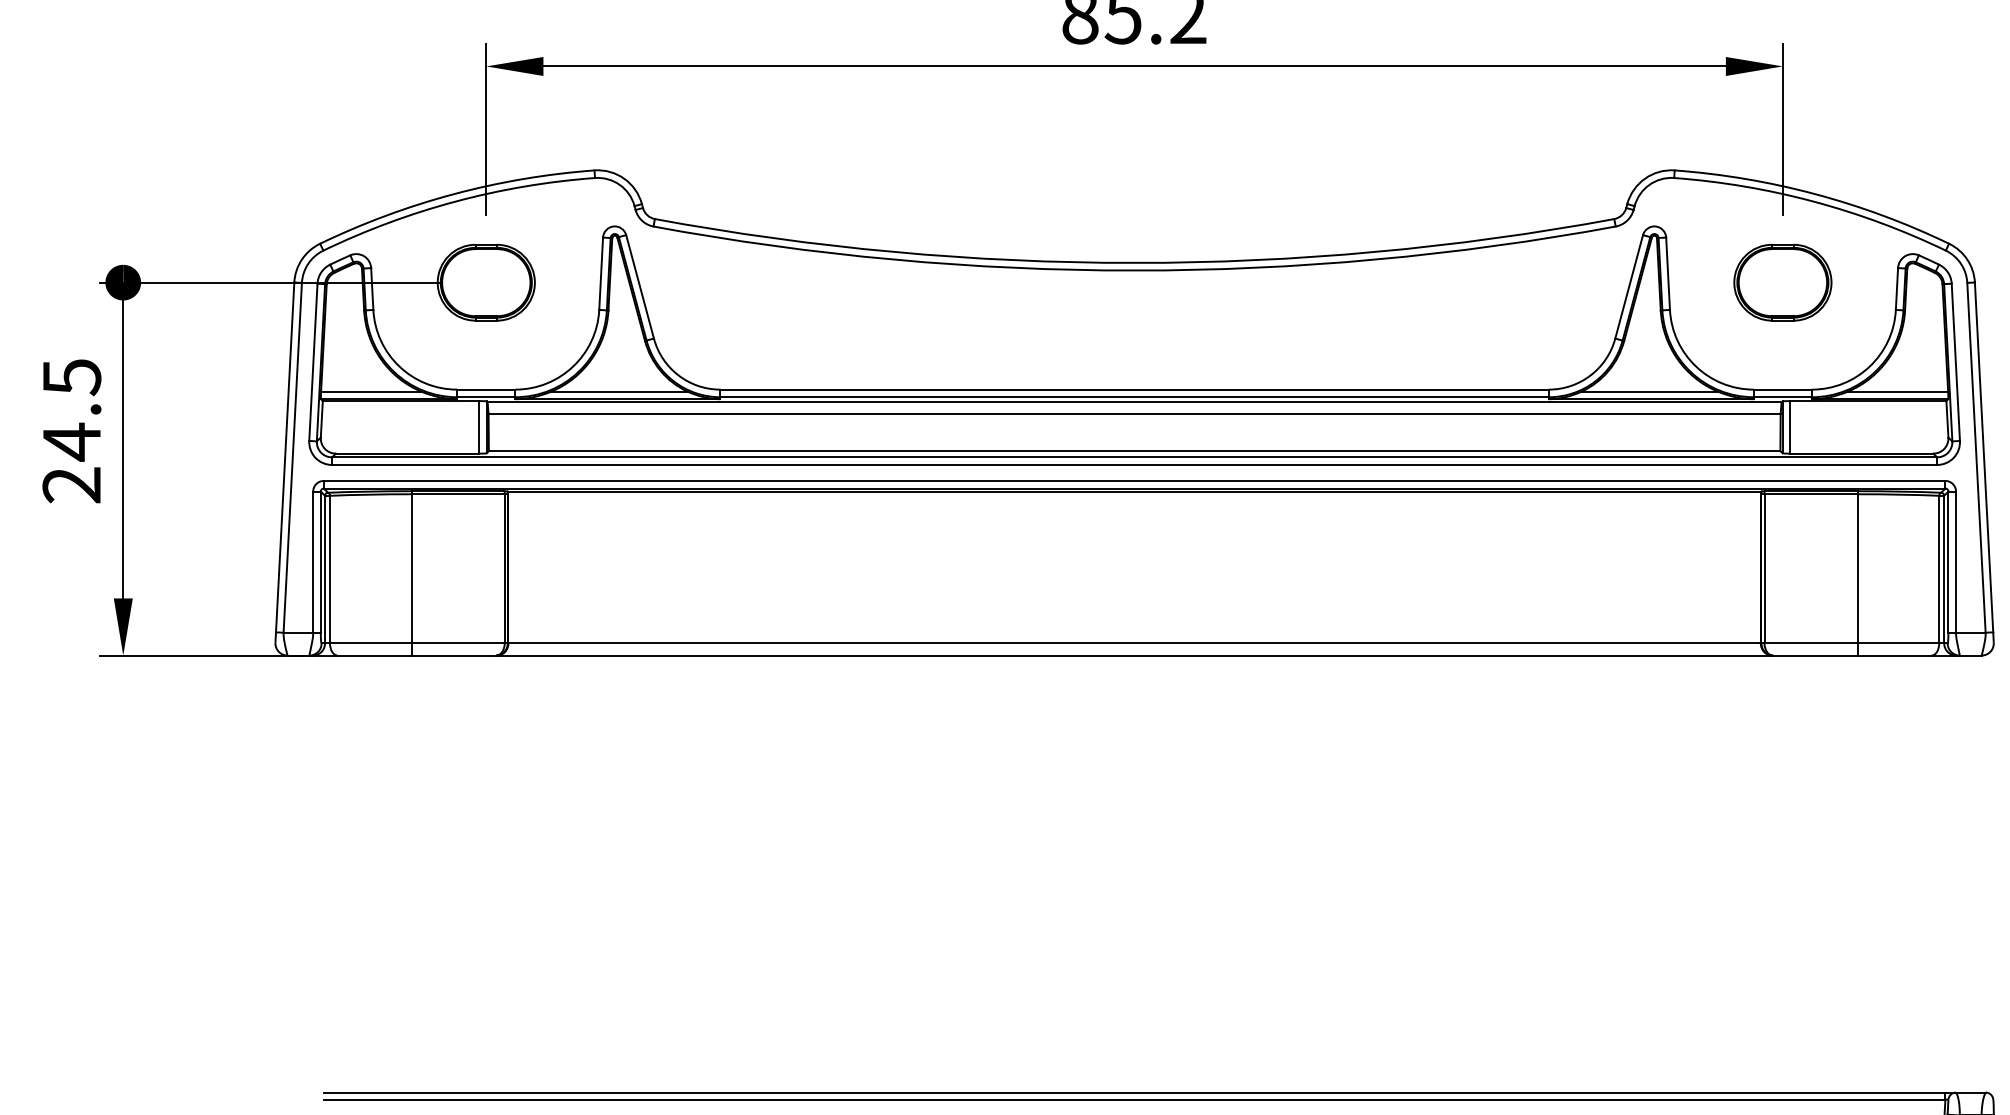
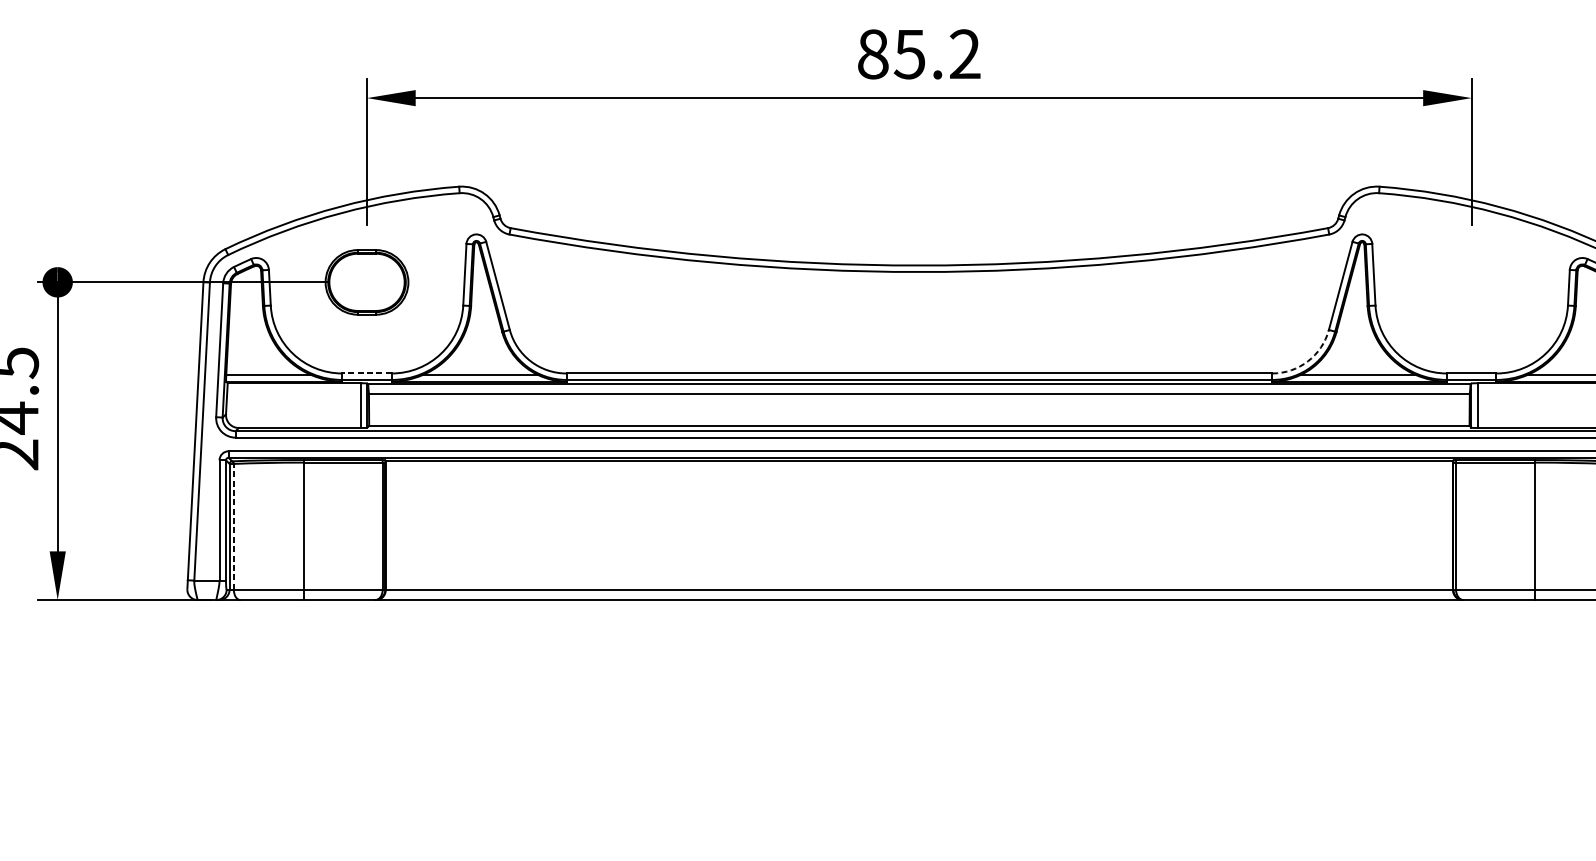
part: (1782, 282) -> (1471, 282), removed
arc: (1590, 375) -> (1307, 361), solid -> dashed
line: (486, 389) -> (367, 373), solid -> dashed
line: (330, 569) -> (234, 526), solid -> dashed

